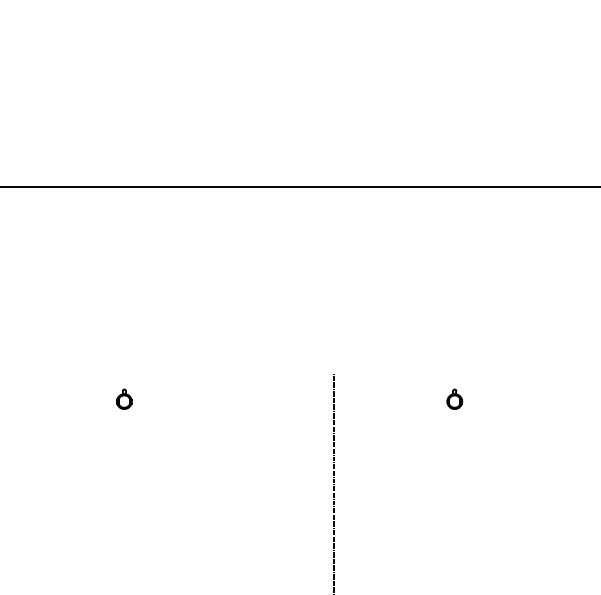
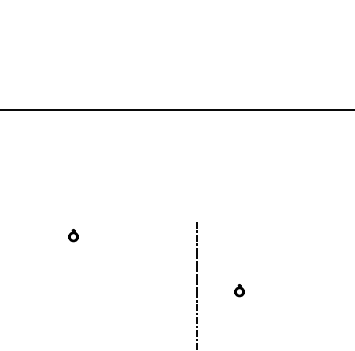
part: (454, 399) -> (239, 290), moved

